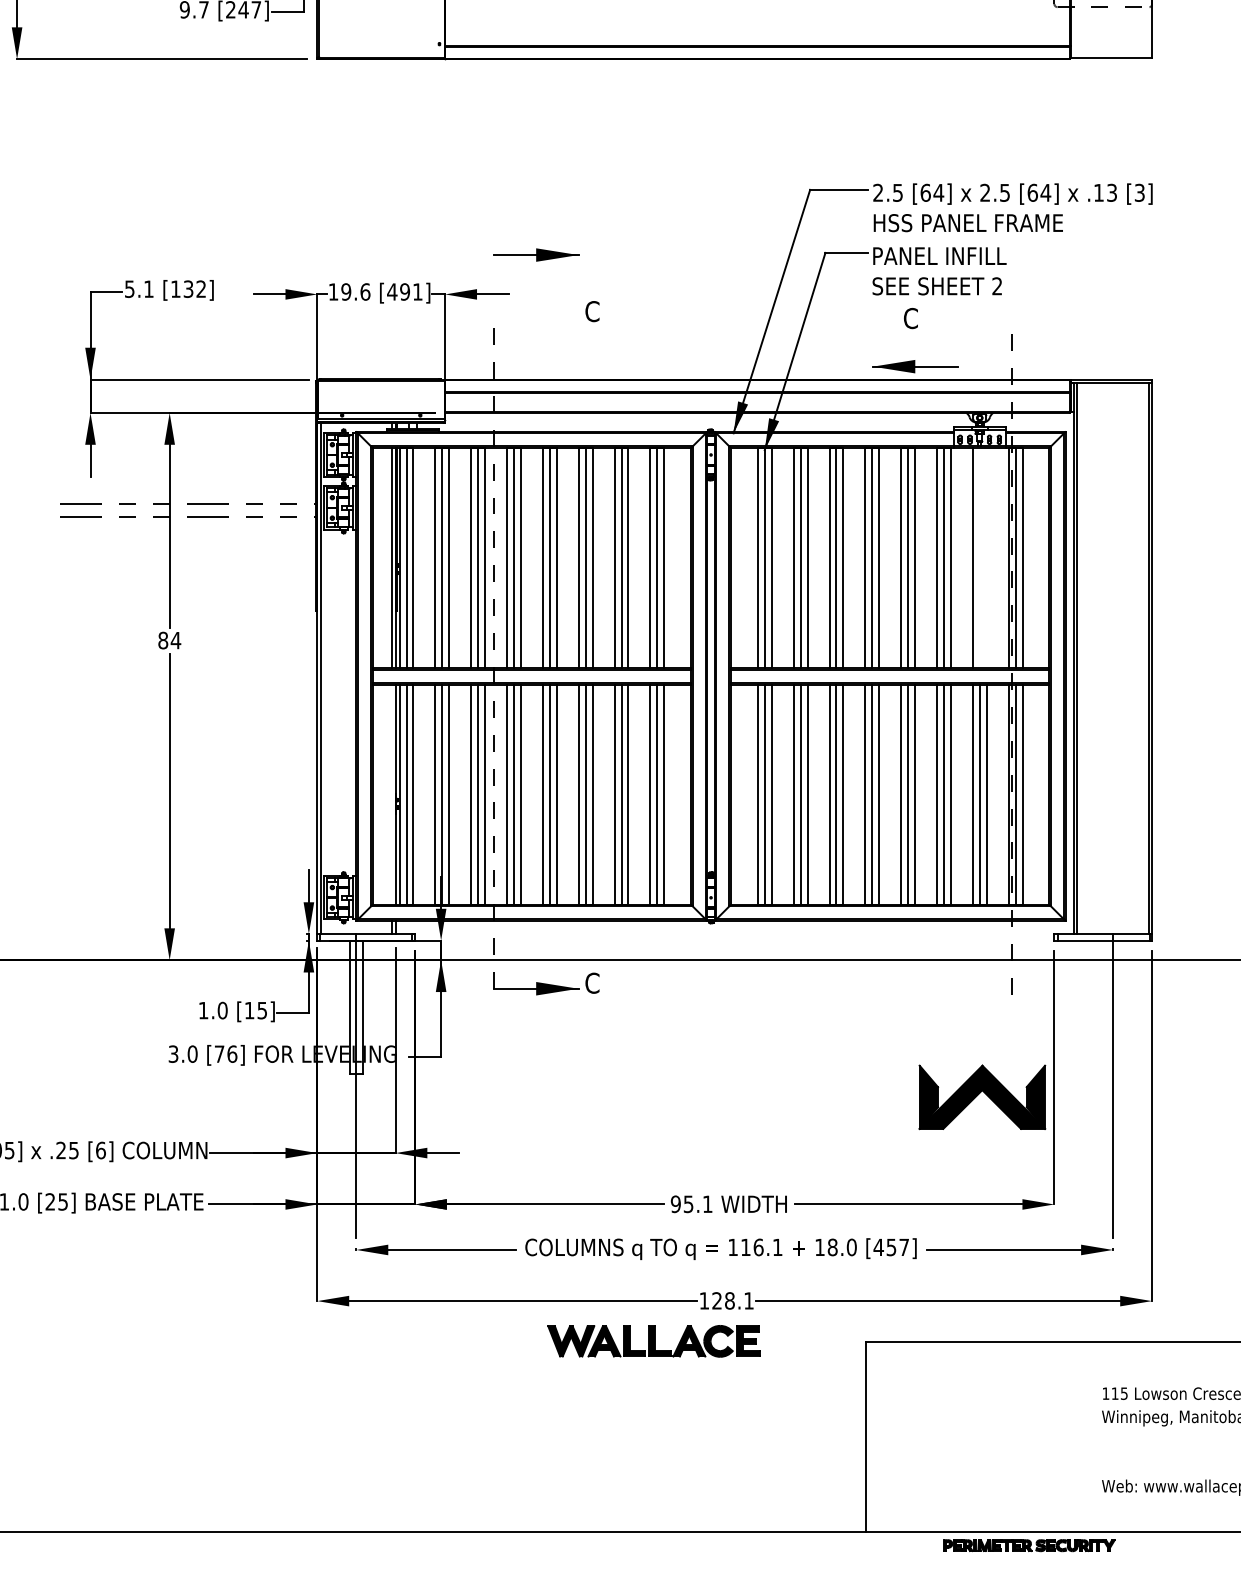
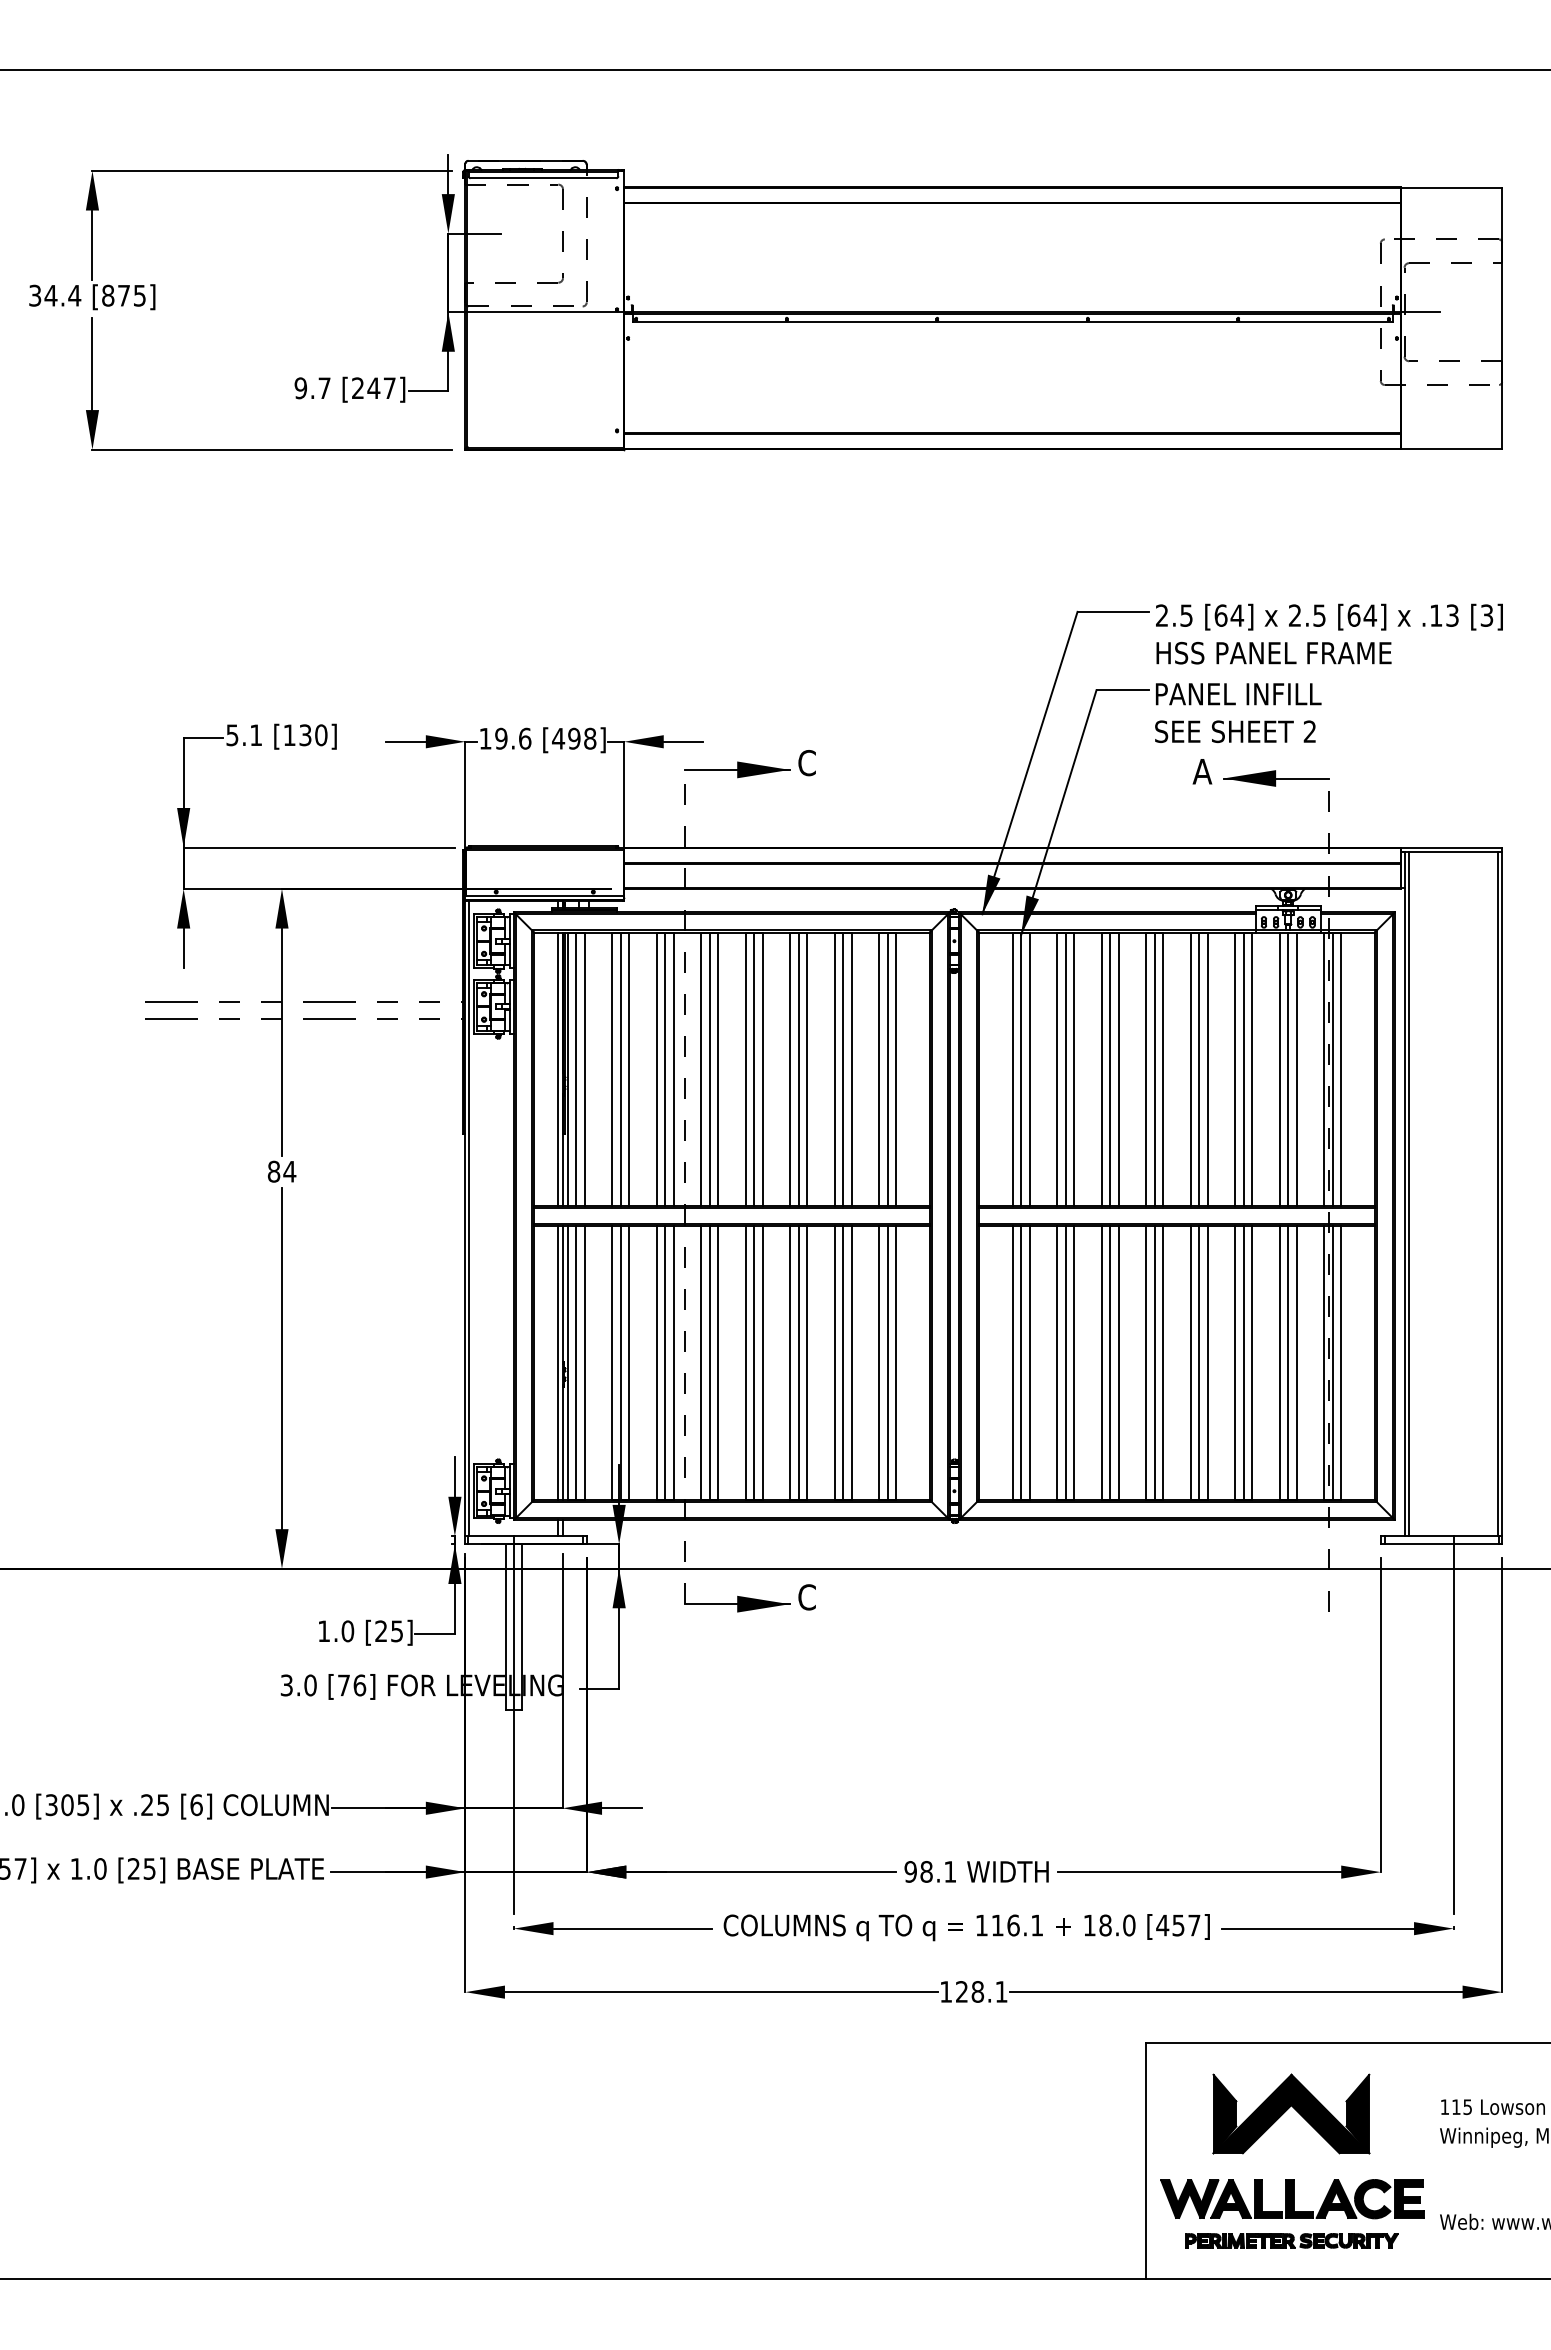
part: (536, 254) -> (737, 769), moved
text: (201, 289) -> (321, 735), [132] -> [130]
text: (418, 291) -> (590, 738), [491] -> [498]
text: (910, 318) -> (1202, 771), C -> A
part: (915, 366) -> (1276, 778), moved
line: (980, 558) -> (1288, 1069), added
line: (986, 558) -> (1296, 1069), added
line: (392, 794) -> (558, 1362), added
text: (248, 1009) -> (380, 1630), [15] -> [25]
part: (982, 1096) -> (1291, 2113), moved
text: (688, 1203) -> (926, 1871), 95.1 -> 98.1
part: (653, 1341) -> (1292, 2199), moved
part: (1029, 1545) -> (1291, 2240), moved

